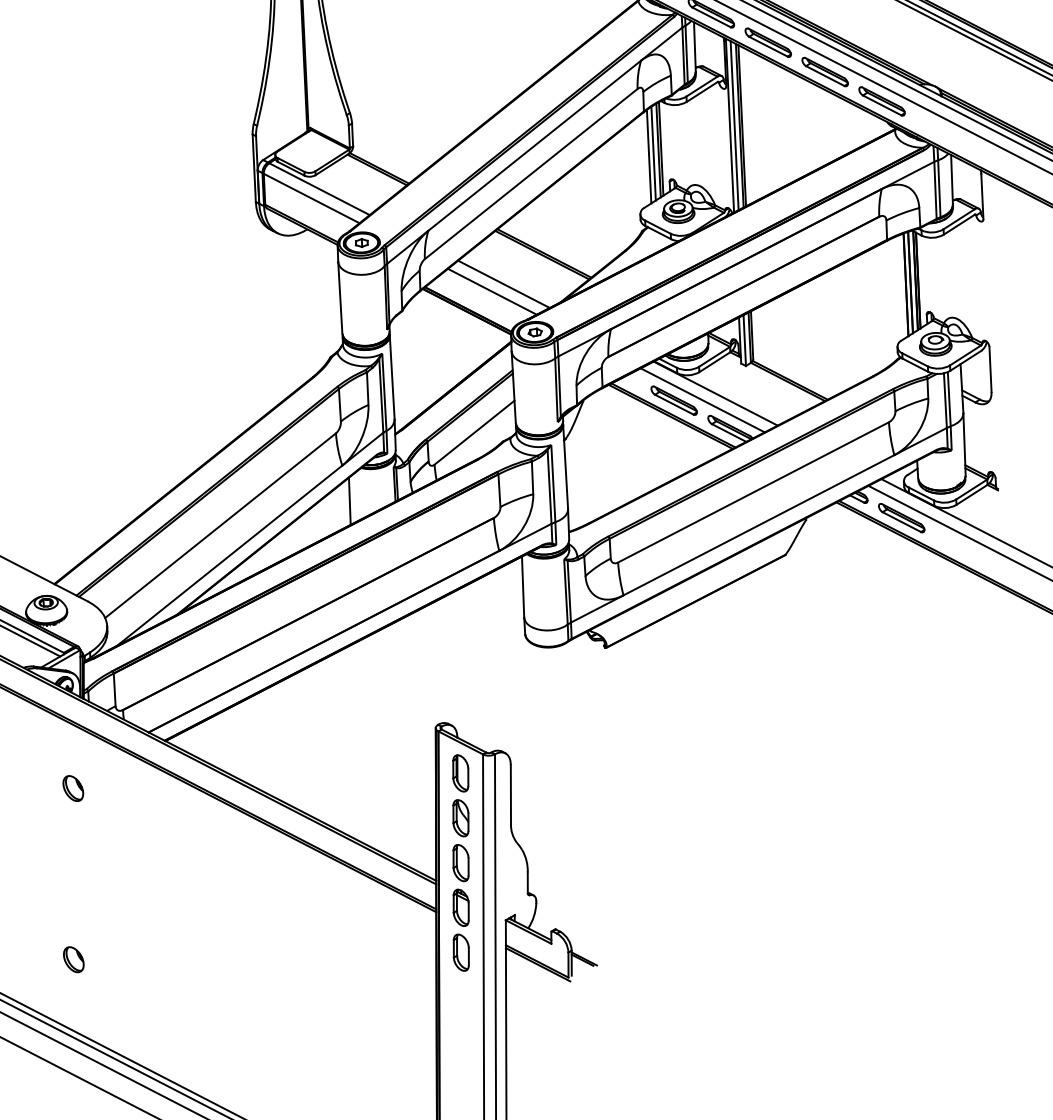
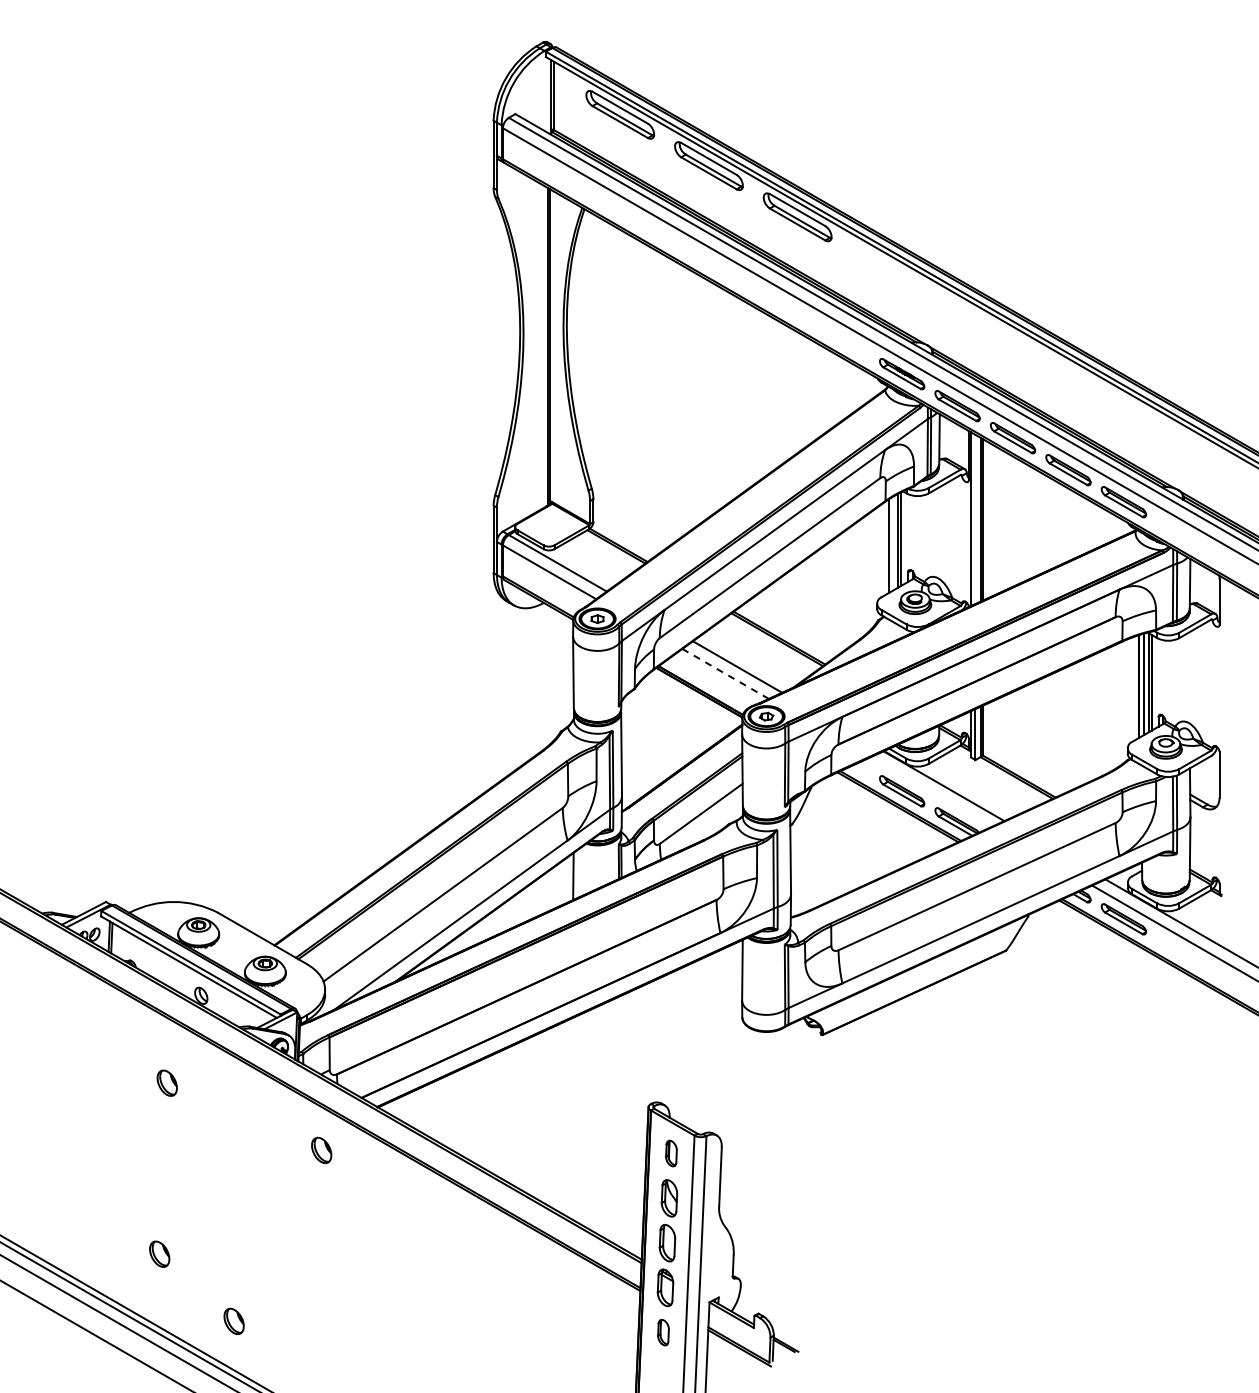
line: (734, 125) -> (975, 519), removed
line: (653, 153) -> (893, 543), removed
line: (493, 292) -> (726, 674), solid -> dashed
line: (702, 400) -> (930, 792), removed
part: (460, 773) -> (671, 1153), size x0.7
part: (73, 788) -> (321, 1150), moved
part: (461, 952) -> (663, 1332), size x0.7
part: (73, 959) -> (233, 1321), moved

